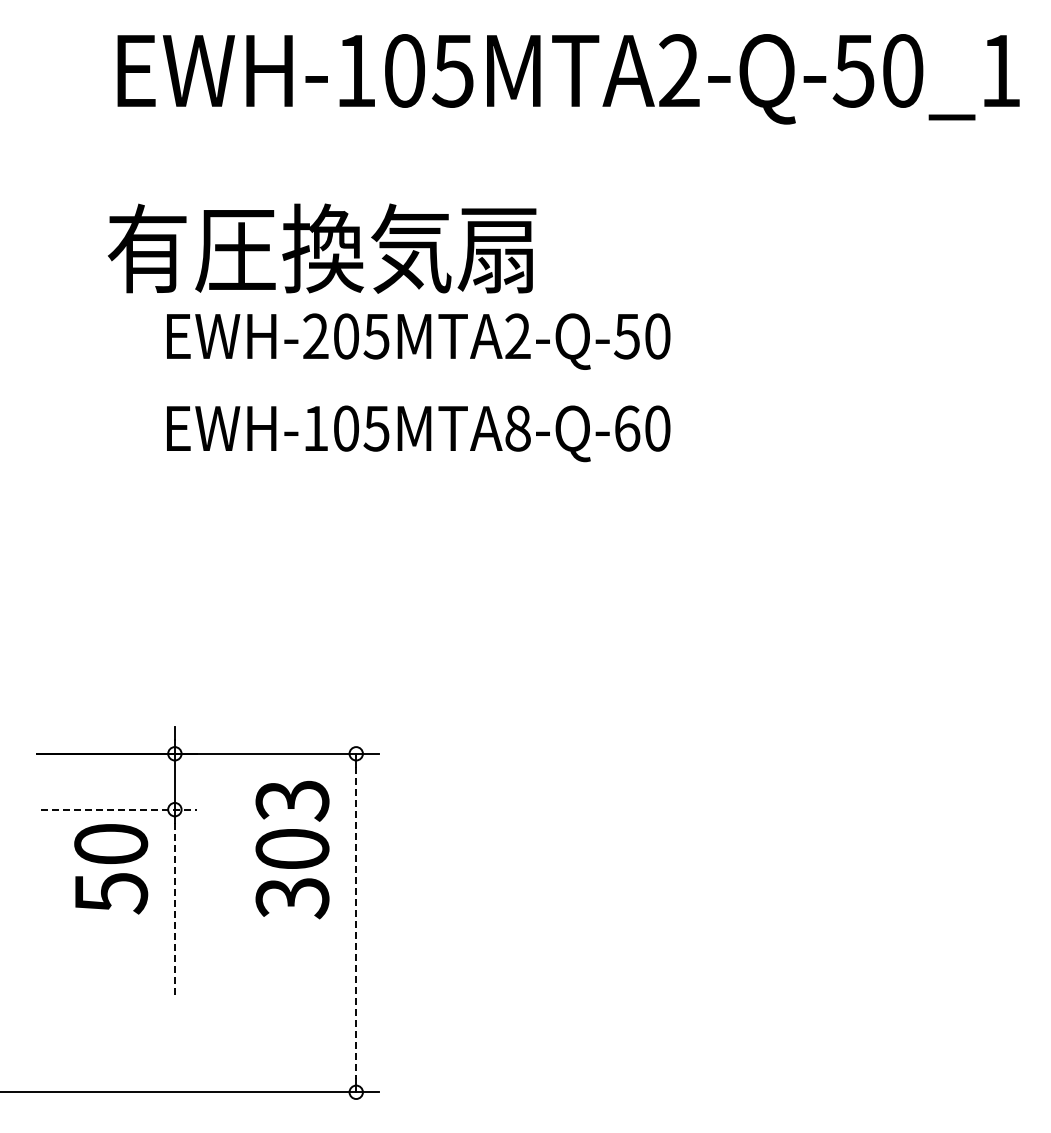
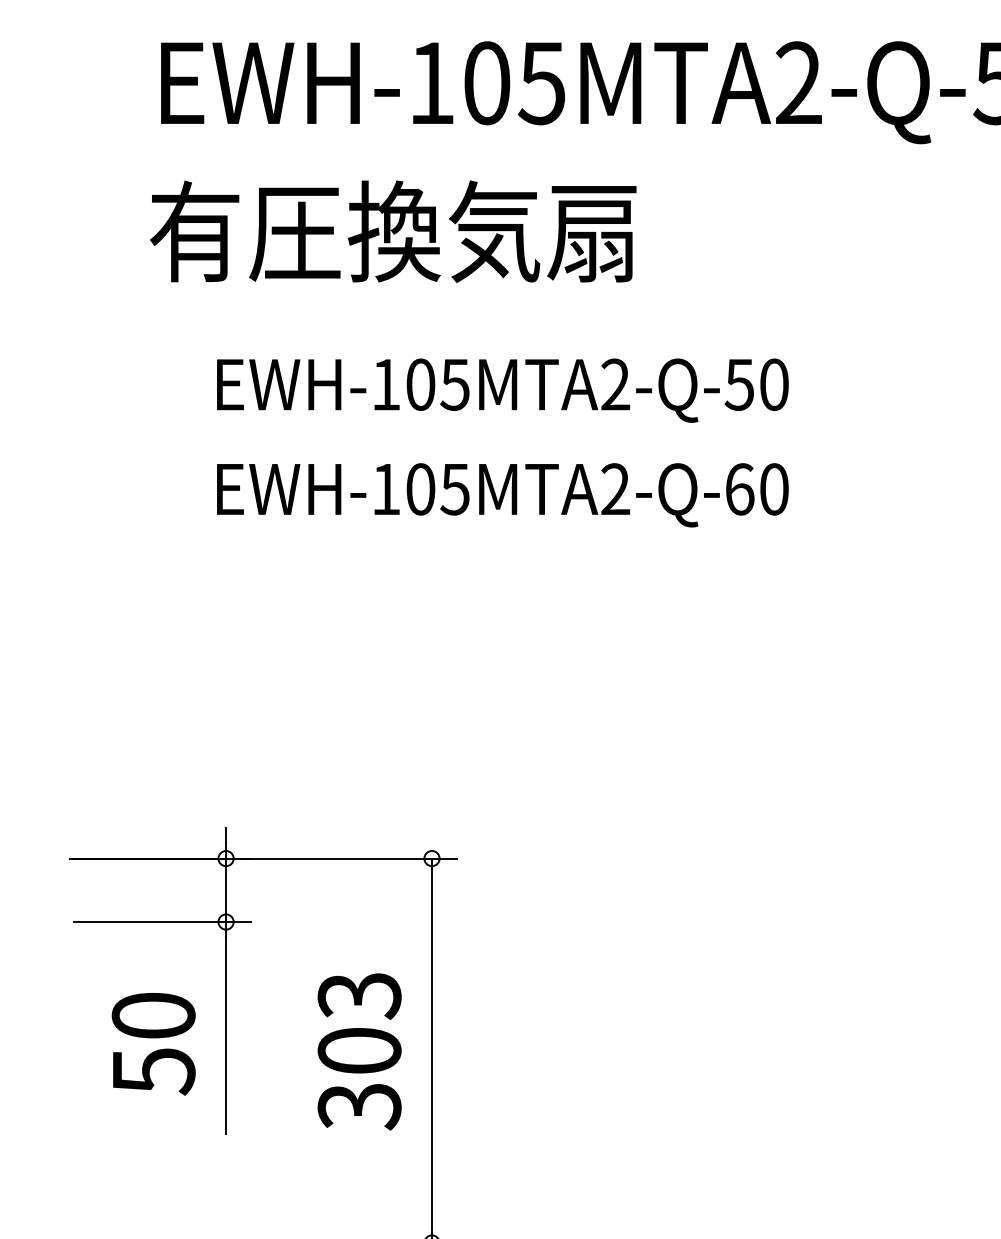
text: (322, 248) -> (393, 231), moved
text: (315, 335) -> (385, 383), EWH-205MTA2-Q-50 -> EWH-105MTA2-Q-50
text: (517, 428) -> (615, 489), EWH-105MTA8-Q-60 -> EWH-105MTA2-Q-60
line: (119, 809) -> (163, 921), dashed -> solid
text: (292, 850) -> (359, 1052), moved
text: (111, 869) -> (154, 1044), moved
line: (174, 909) -> (225, 1035), dashed -> solid
line: (356, 923) -> (432, 1051), dashed -> solid

